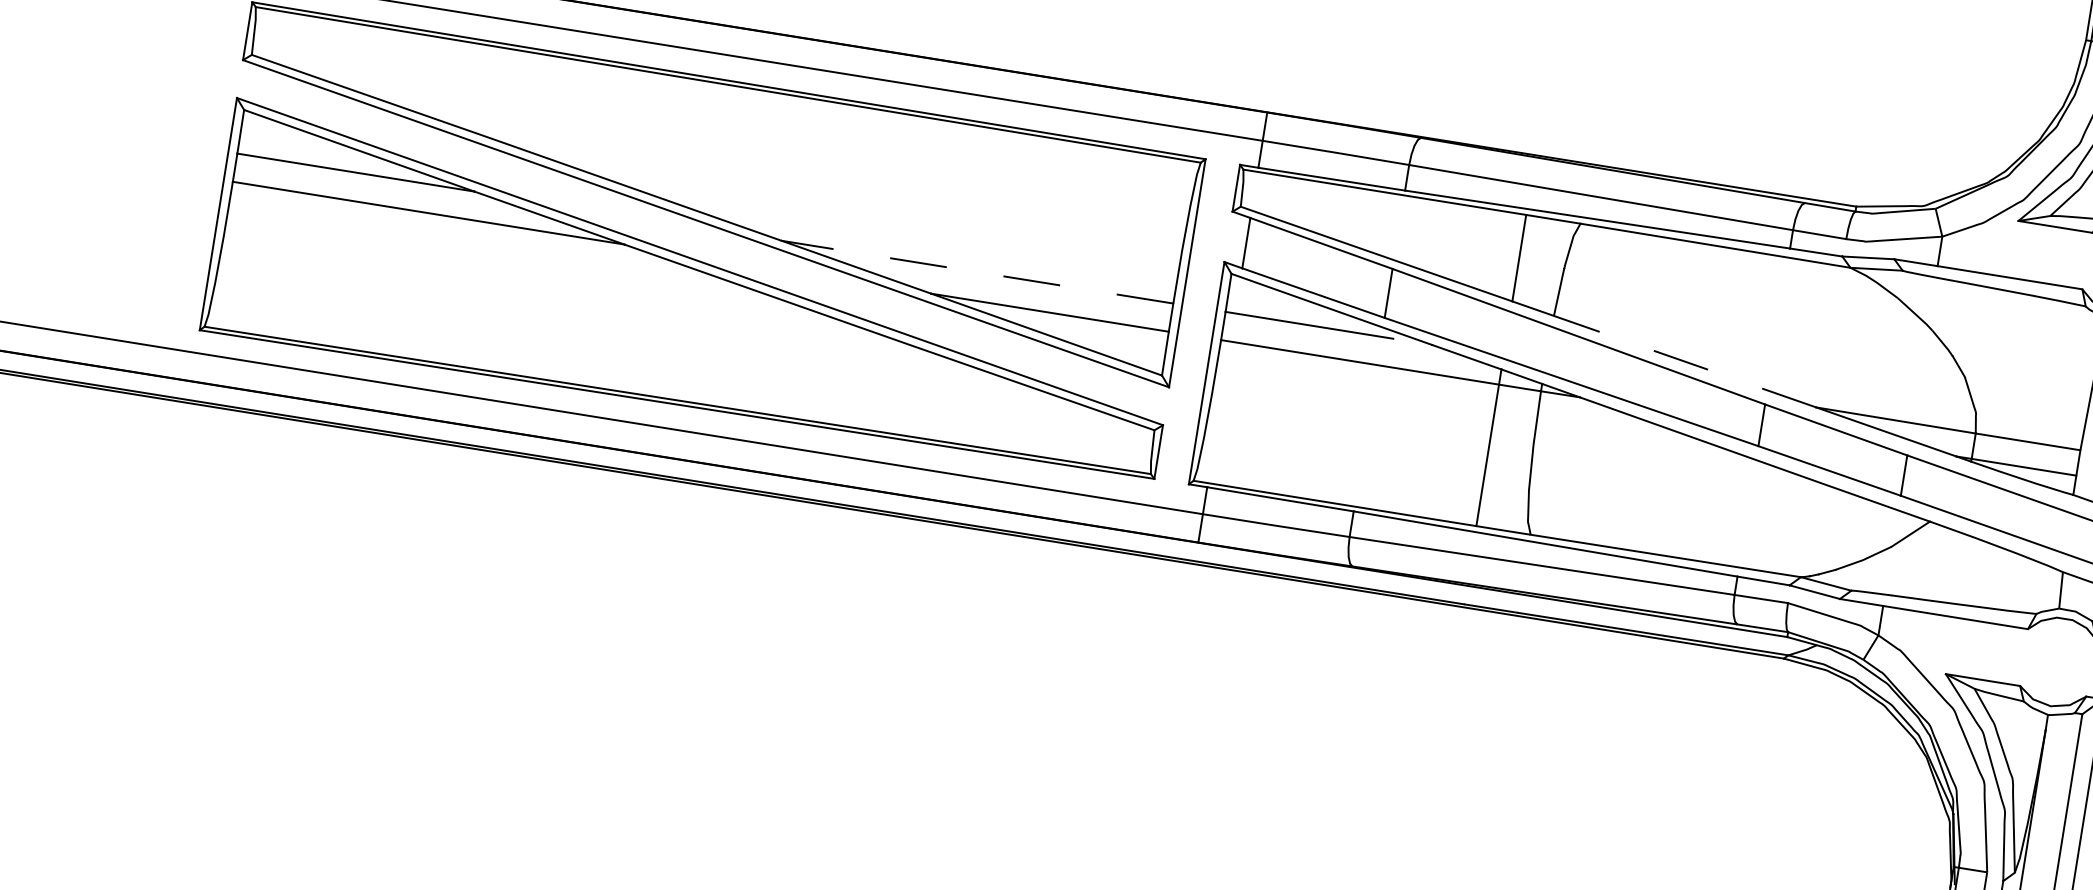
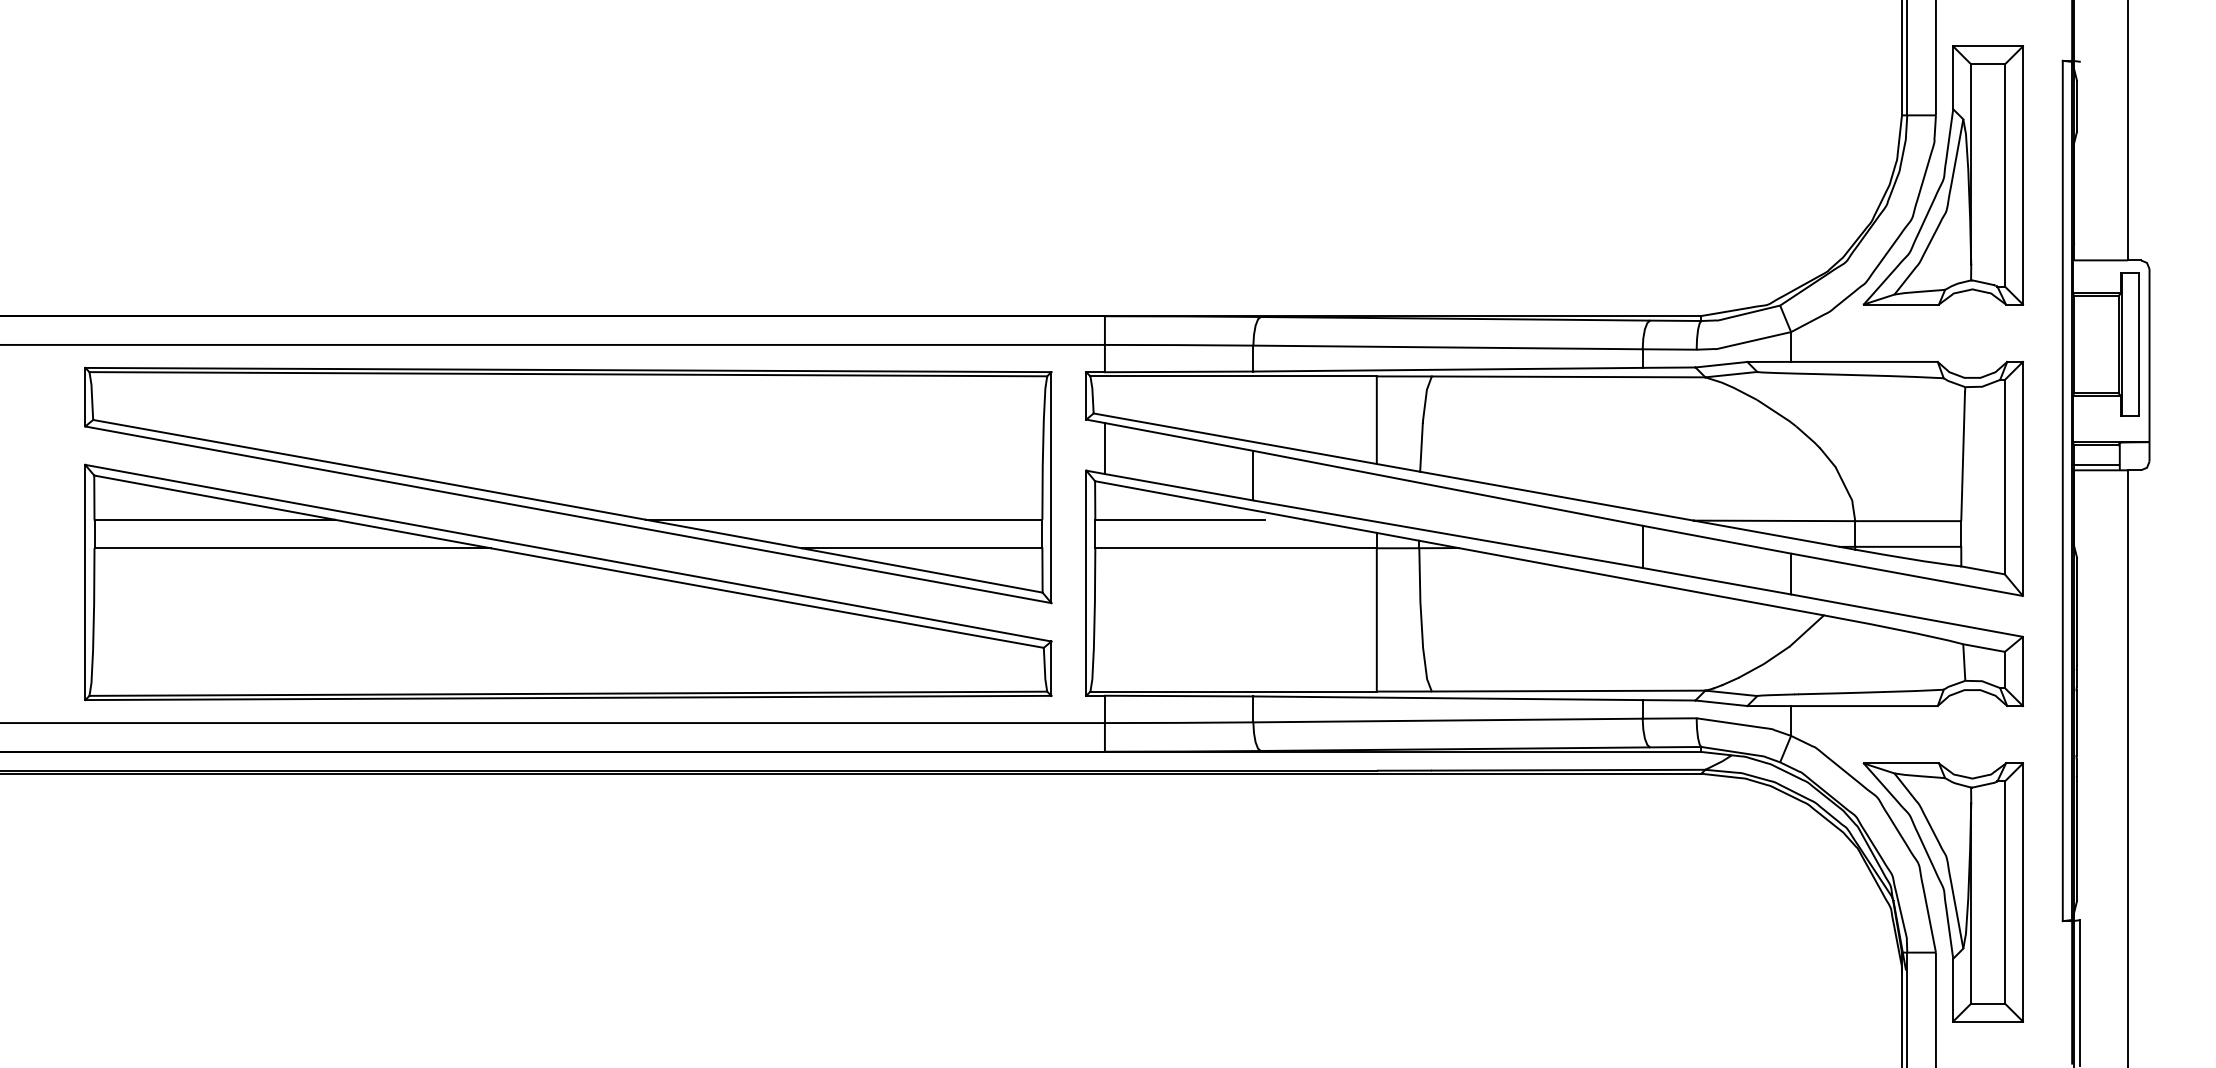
line: (976, 271) -> (843, 519), dashed -> solid
line: (1684, 361) -> (1556, 496), dashed -> solid

